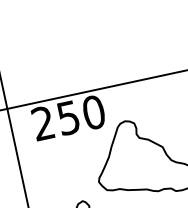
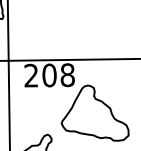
text: (81, 115) -> (58, 75), 250 -> 208

